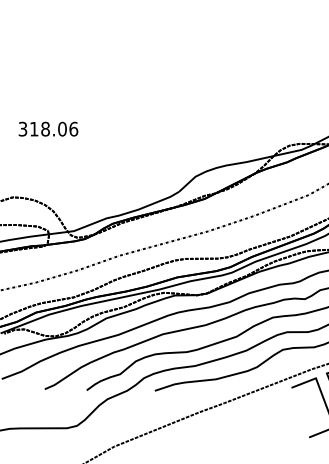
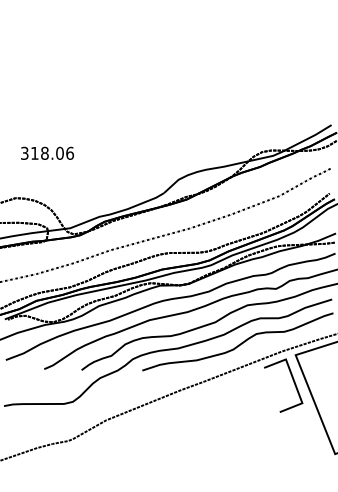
text: (48, 128) -> (47, 152), moved

